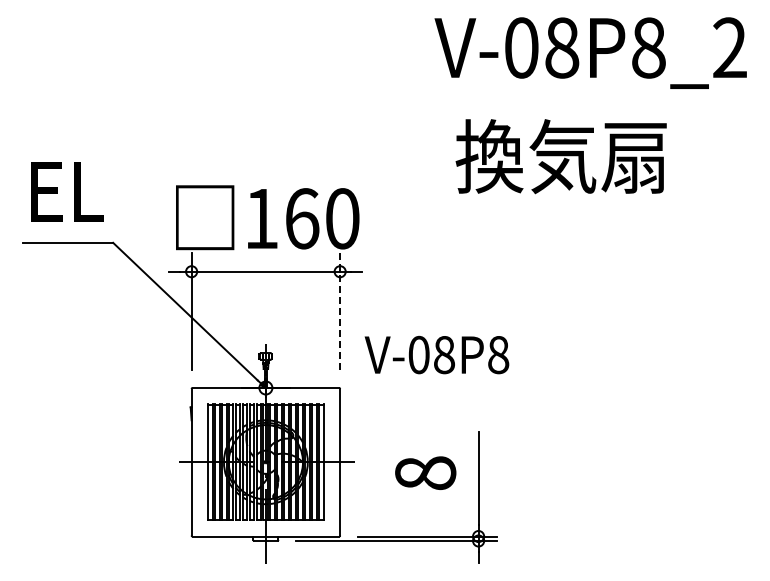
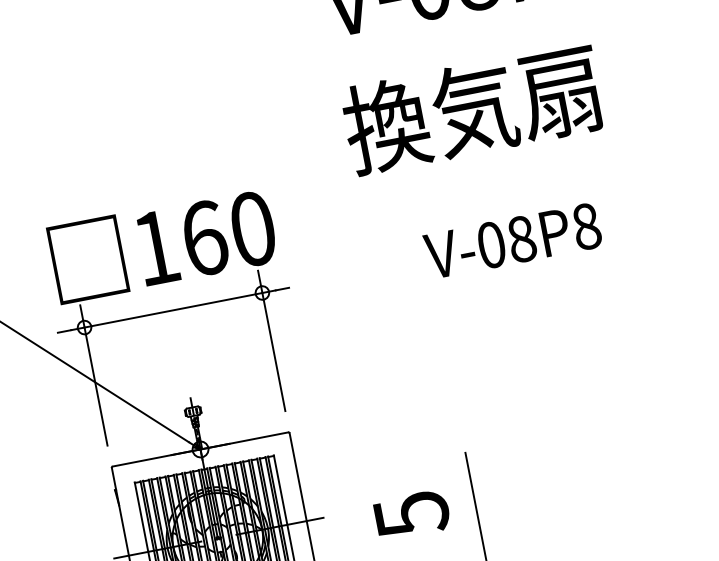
text: (560, 156) -> (471, 109), moved
line: (340, 311) -> (272, 340), dashed -> solid
text: (436, 354) -> (512, 240), moved
text: (425, 473) -> (411, 514), 8 -> 5

